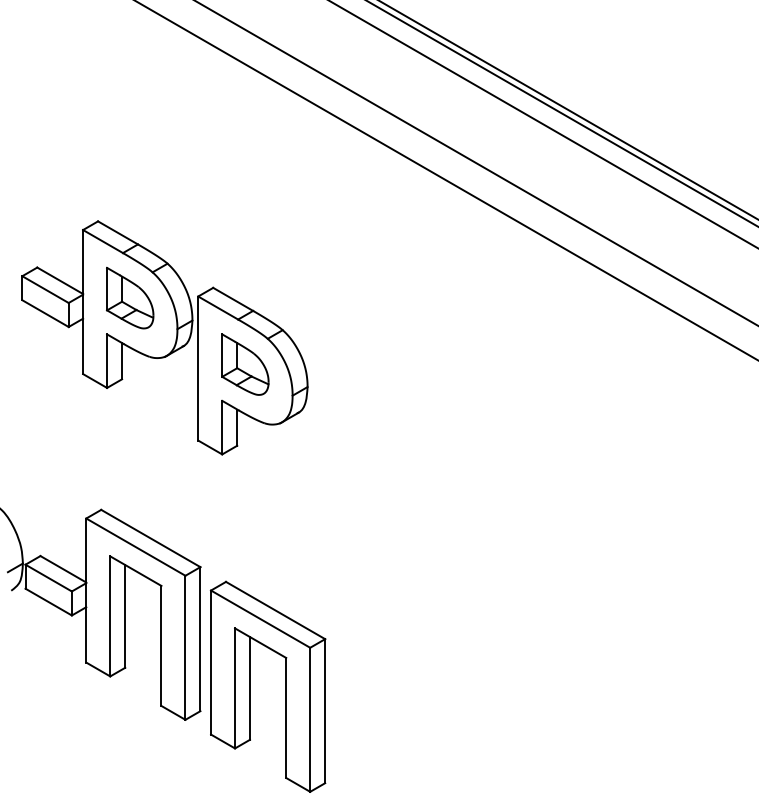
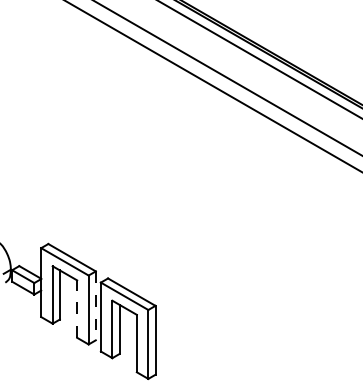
part: (164, 337) -> (78, 161), removed
line: (199, 640) -> (95, 306), solid -> dashed
line: (162, 646) -> (77, 309), solid -> dashed

